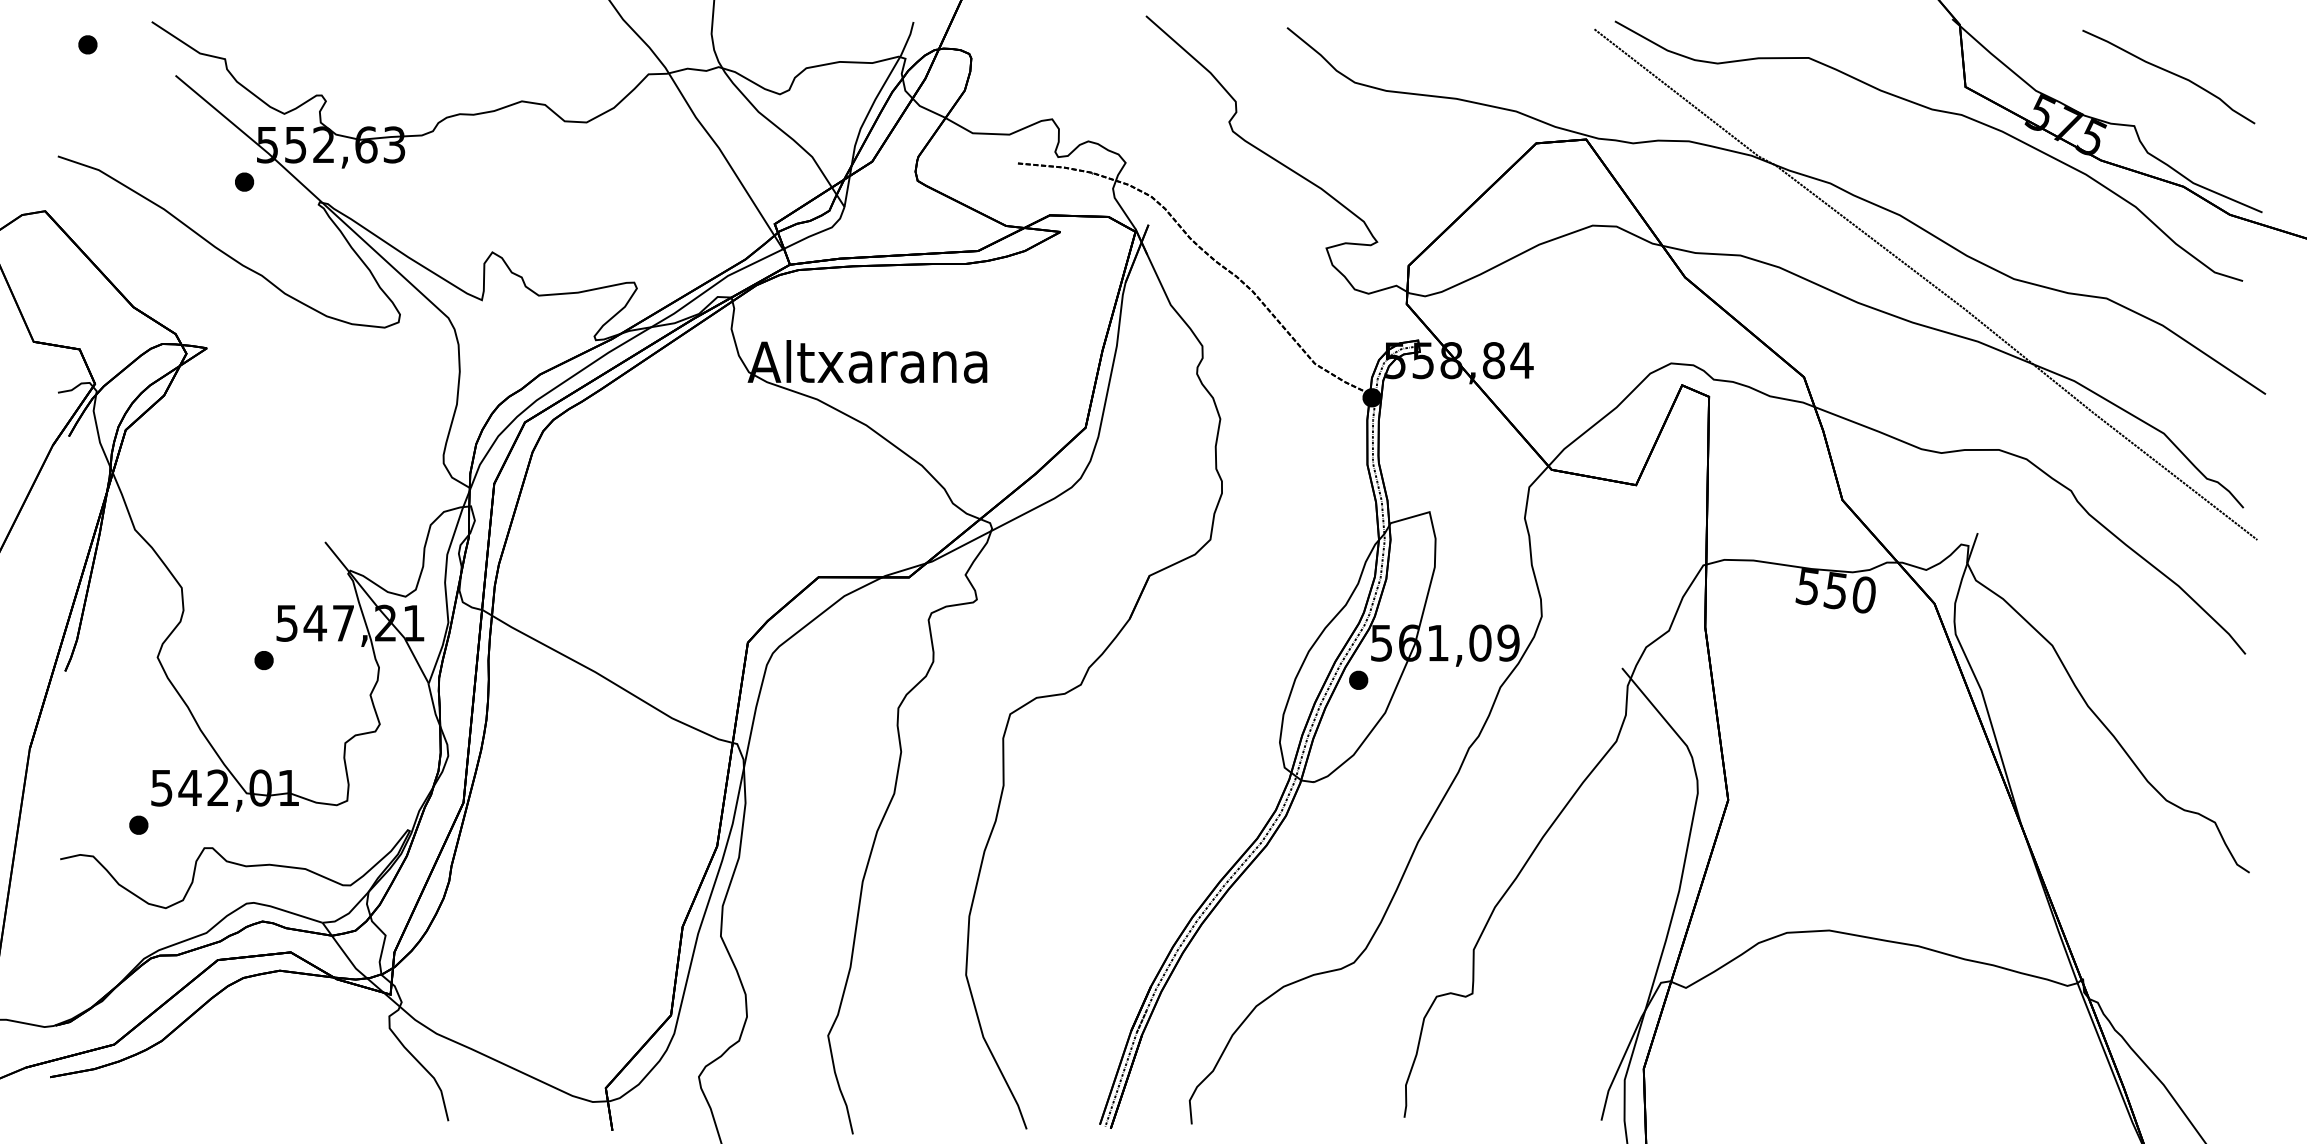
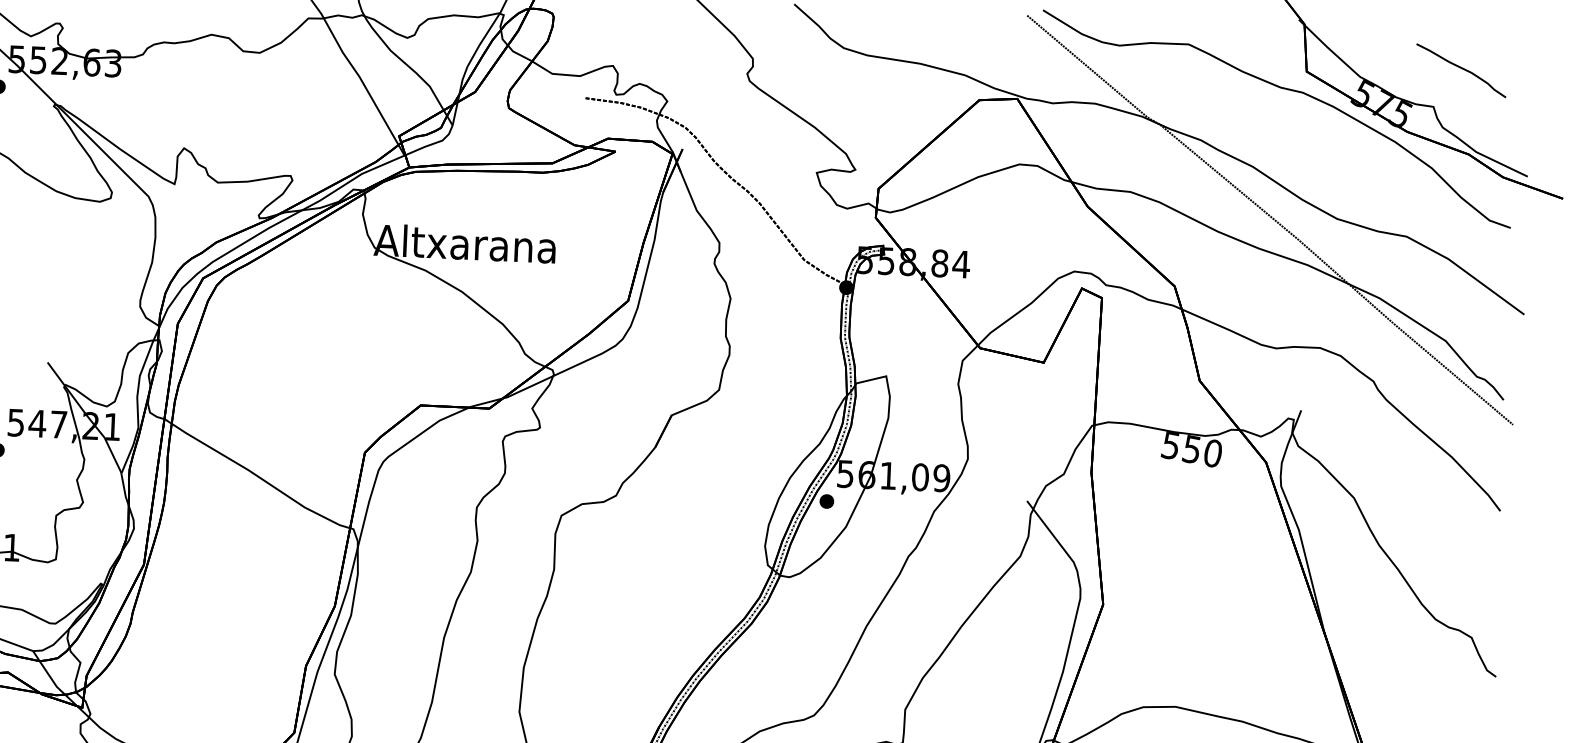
part: (2168, 76) -> (1461, 70), size x0.7

